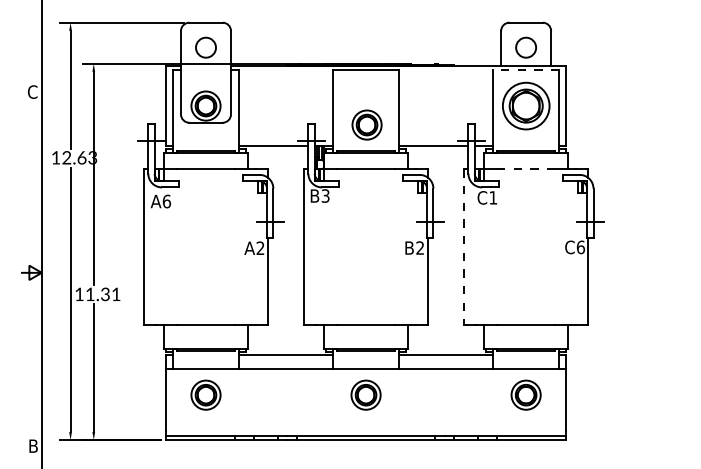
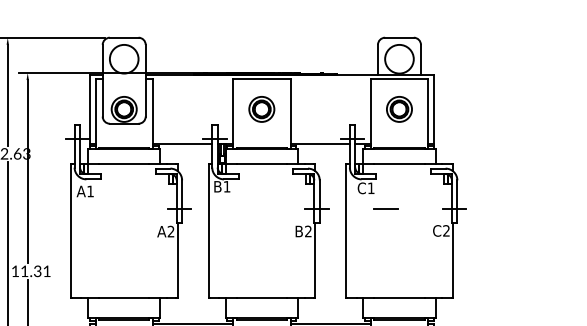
circle: (205, 47) -> (123, 59), size x1.67
circle: (525, 47) -> (398, 59), size x1.67
line: (525, 70) -> (398, 78), dashed -> solid
part: (525, 105) -> (398, 108), size x0.62
part: (366, 124) -> (261, 108), moved
line: (525, 169) -> (398, 163), dashed -> solid
text: (325, 195) -> (226, 186), B3 -> B1
text: (166, 201) -> (90, 191), A6 -> A1
line: (509, 221) -> (385, 208), added
line: (464, 247) -> (346, 231), dashed -> solid
text: (580, 247) -> (446, 231), C6 -> C2

